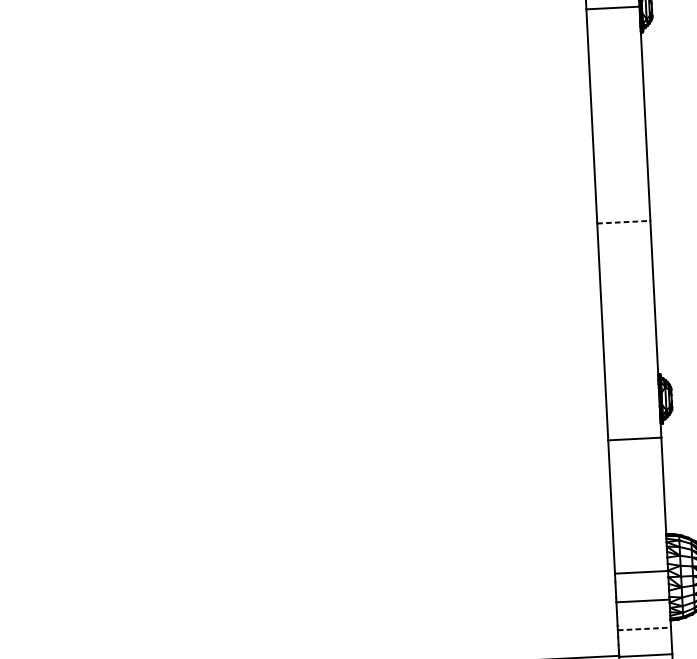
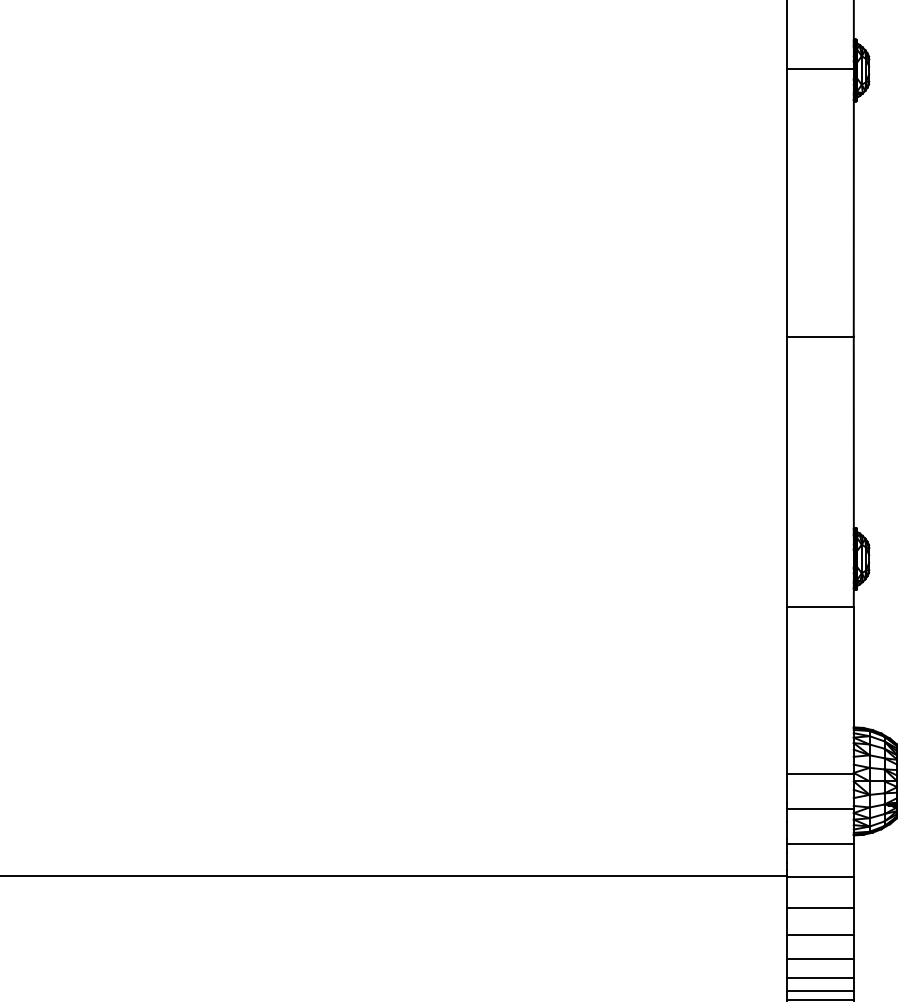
line: (624, 222) -> (821, 336), dashed -> solid
line: (645, 629) -> (821, 844), dashed -> solid

